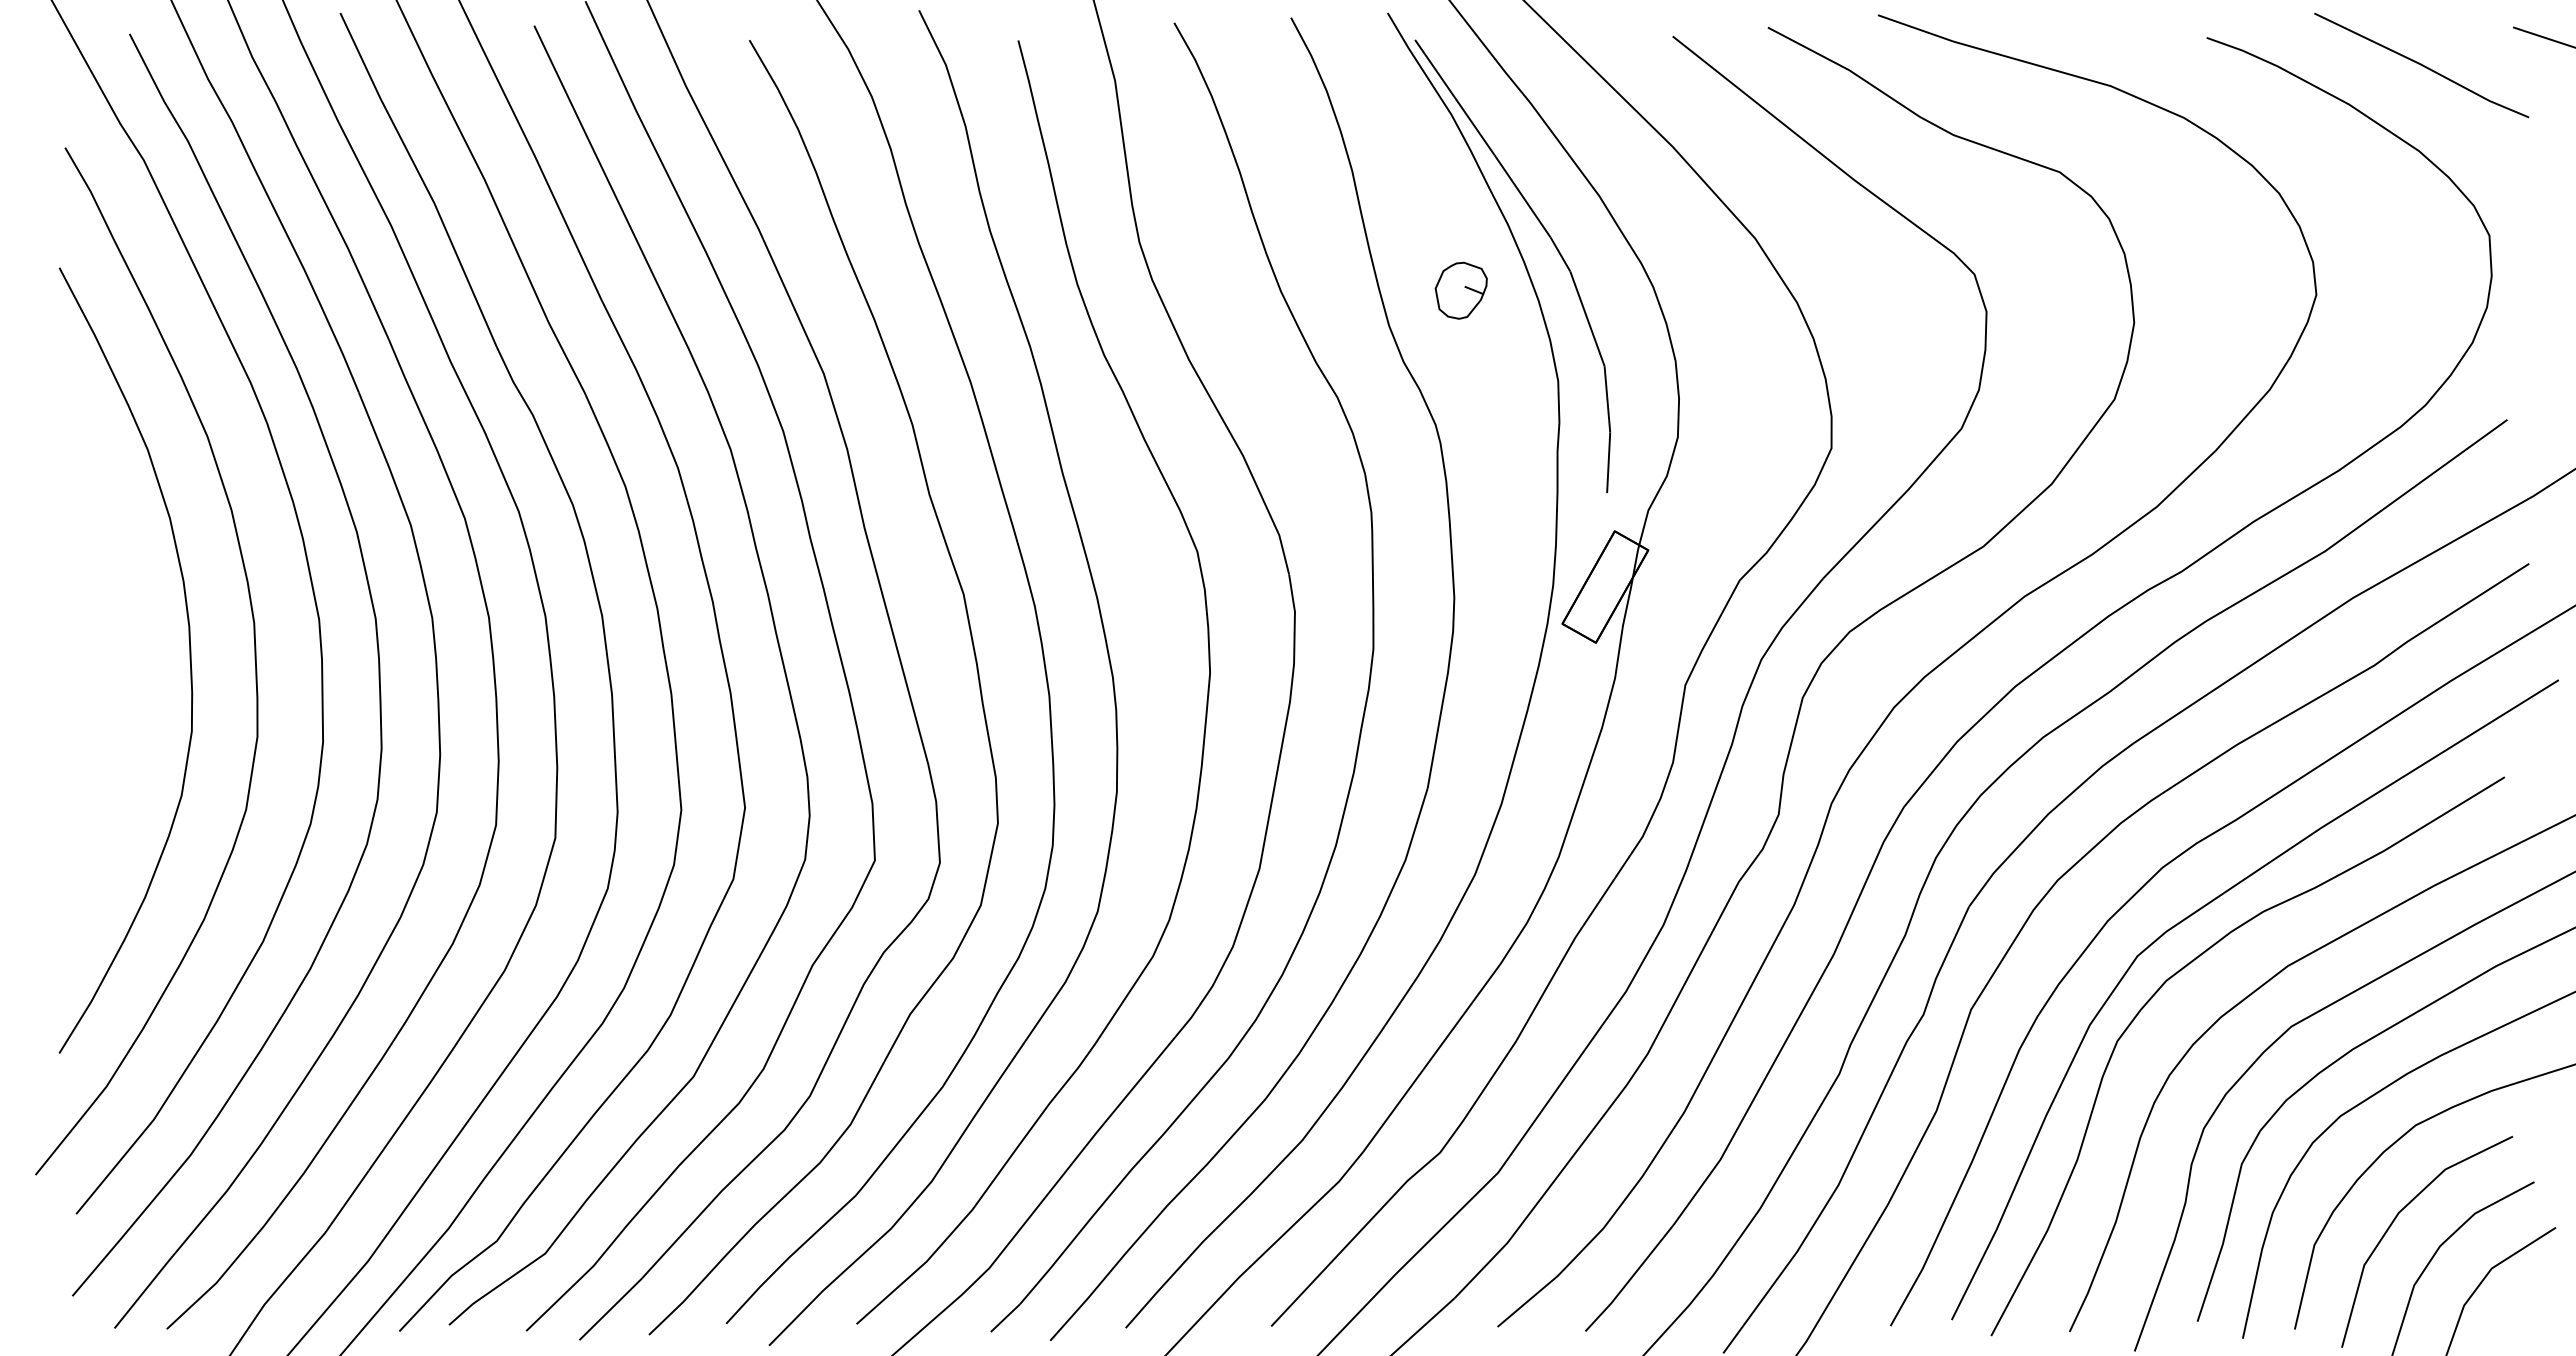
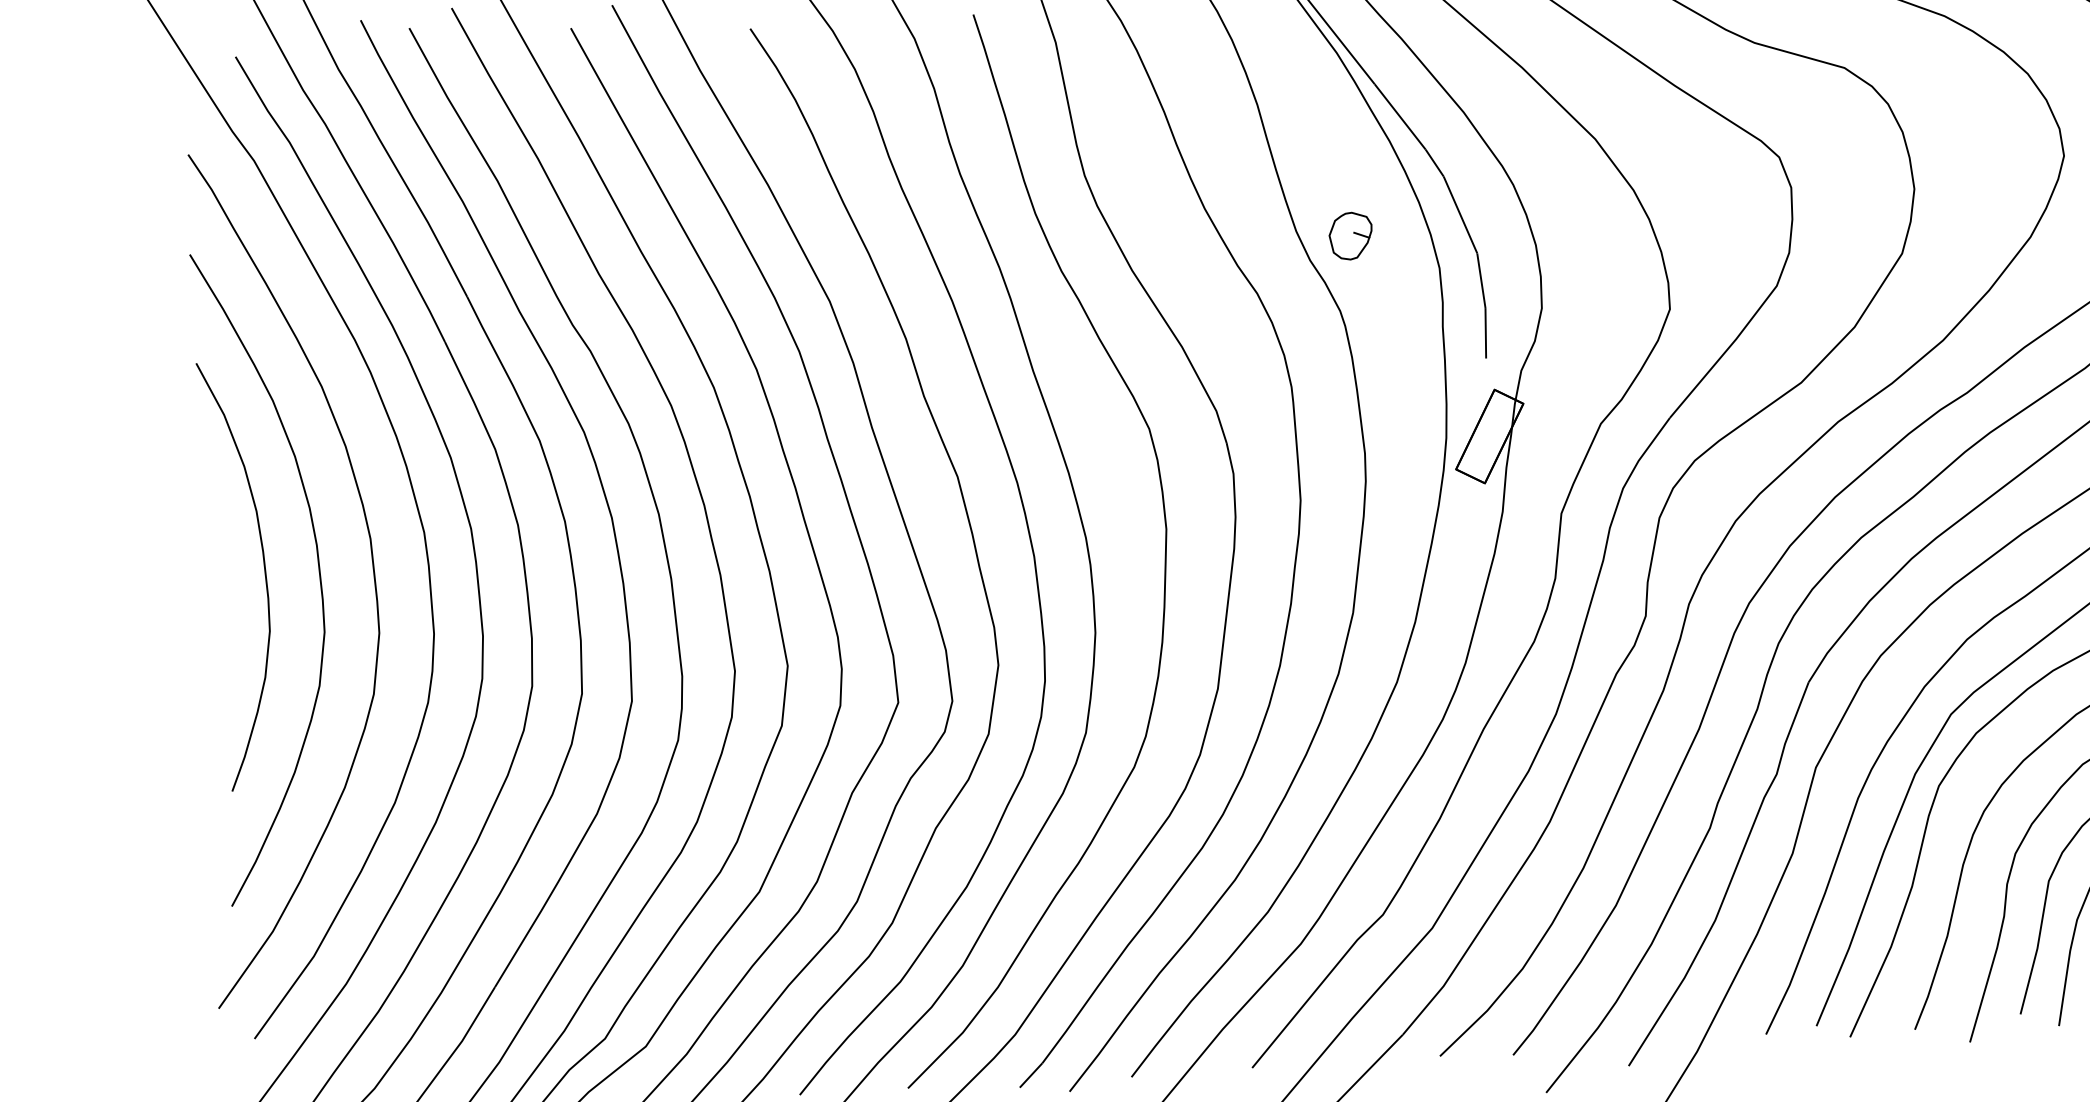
part: (1460, 290) -> (1350, 235), moved
curve: (124, 656) -> (264, 573), added

